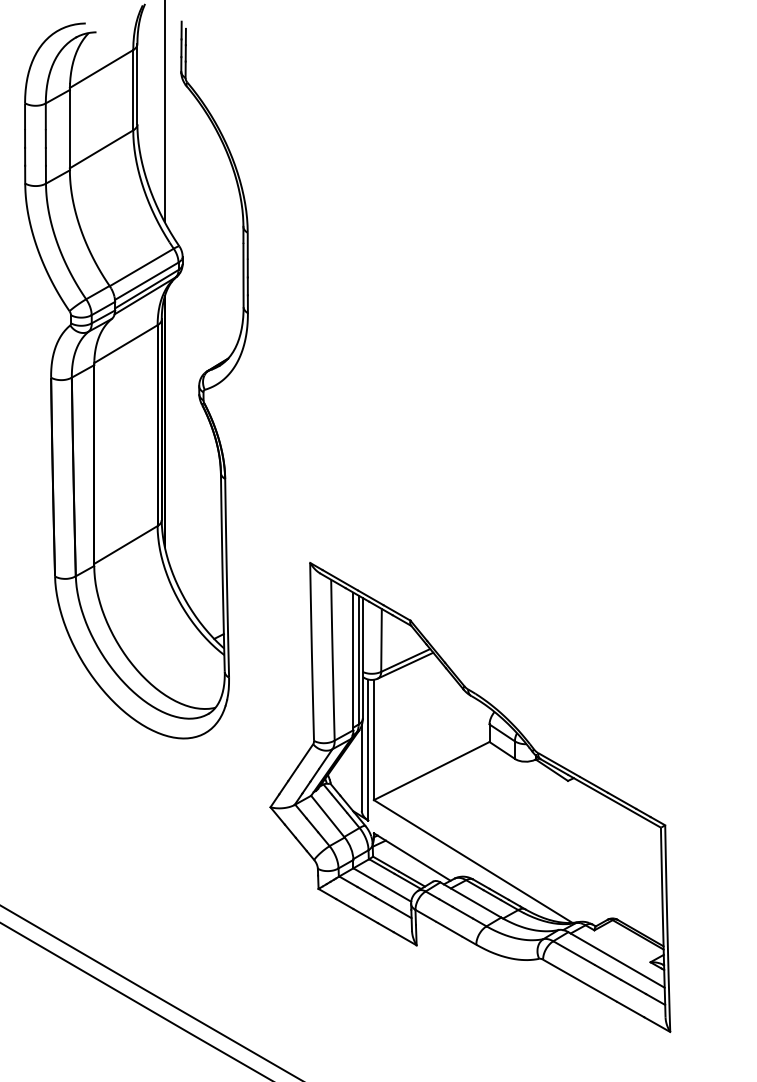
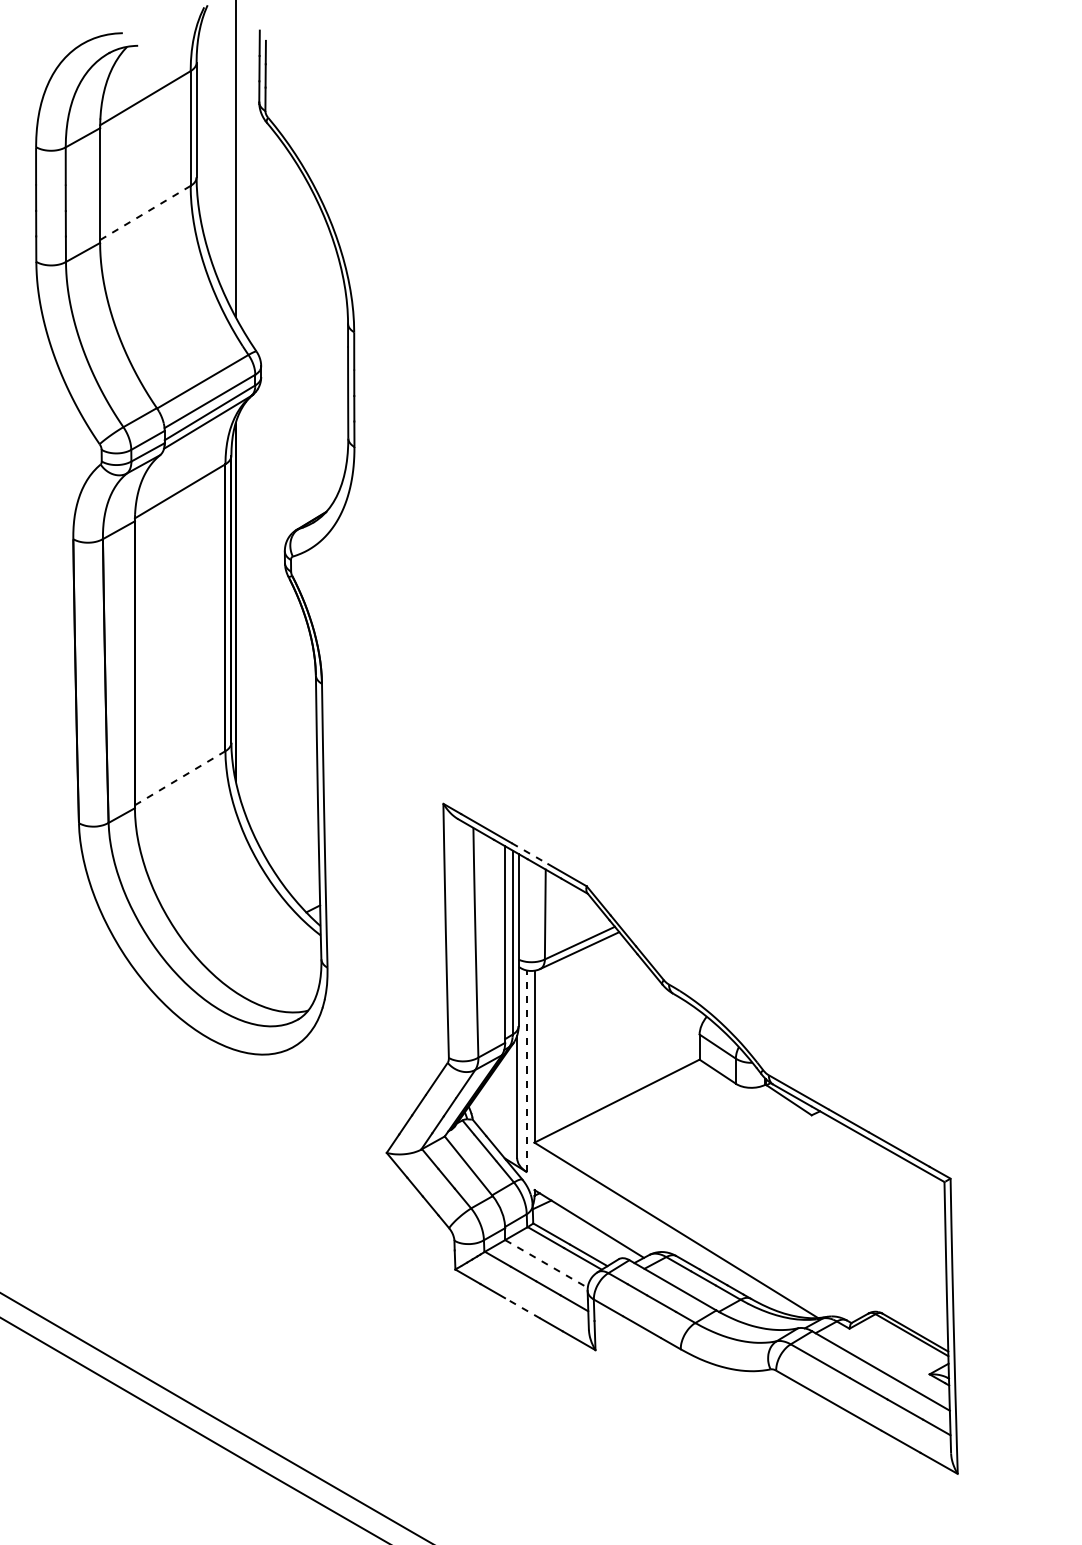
line: (101, 149) -> (145, 212), solid -> dashed
line: (126, 545) -> (180, 778), solid -> dashed
line: (371, 597) -> (530, 853), solid -> dashed
line: (368, 750) -> (526, 1071), solid -> dashed
line: (382, 884) -> (546, 1263), solid -> dashed
line: (365, 916) -> (522, 1308), solid -> dashed

